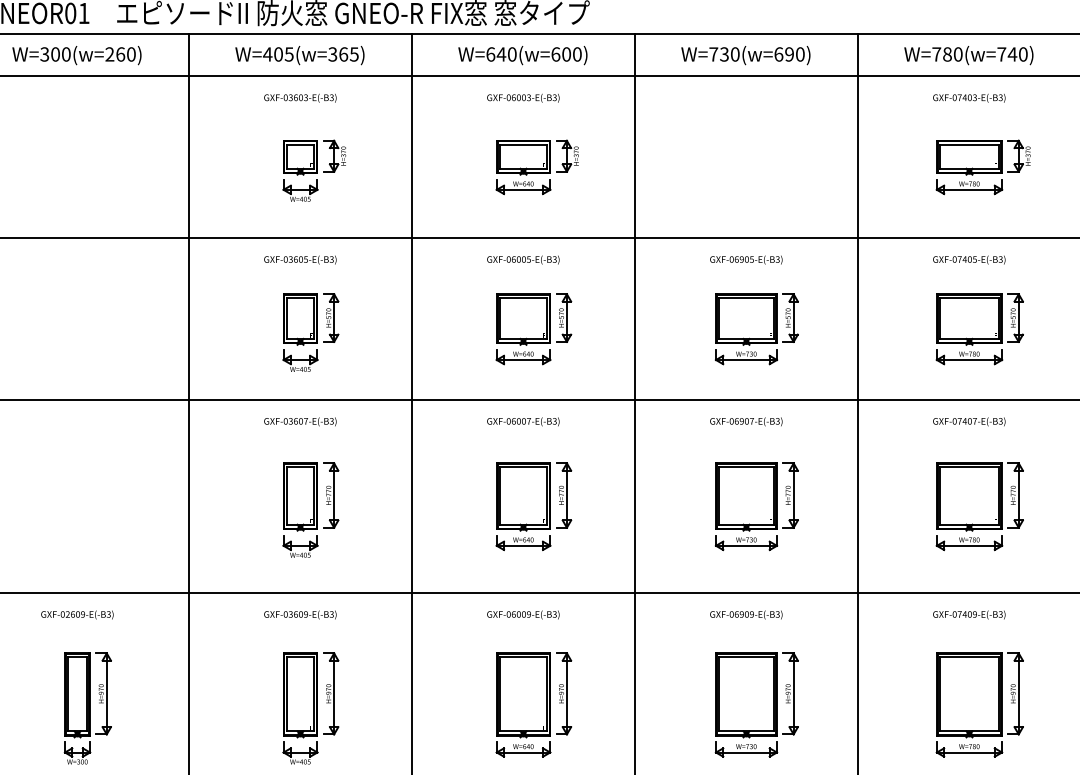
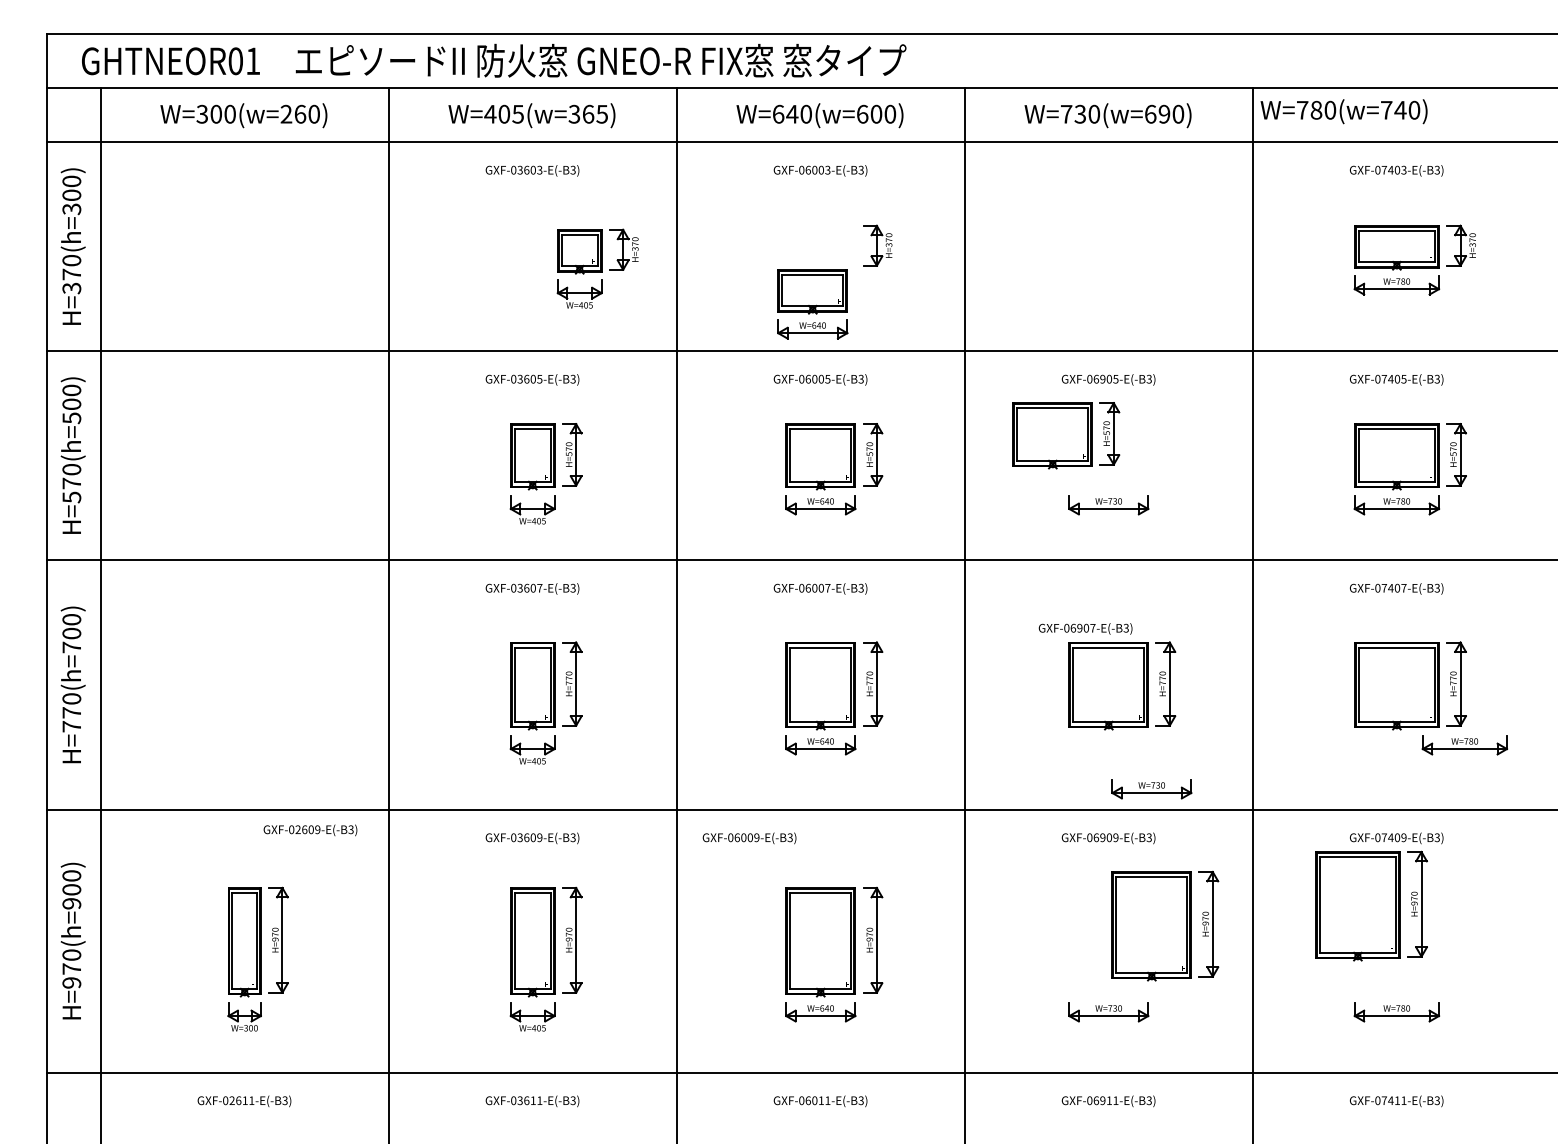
text: (968, 55) -> (1343, 111), moved
part: (523, 167) -> (812, 304), moved
part: (314, 170) -> (597, 268), moved
part: (757, 319) -> (1066, 435), moved
text: (746, 421) -> (1085, 628), moved
part: (746, 543) -> (1151, 789), moved
part: (969, 543) -> (1464, 745), moved
text: (77, 615) -> (310, 830), moved
text: (523, 615) -> (749, 838), moved
part: (757, 694) -> (1165, 925), moved
part: (980, 694) -> (1371, 905), moved

